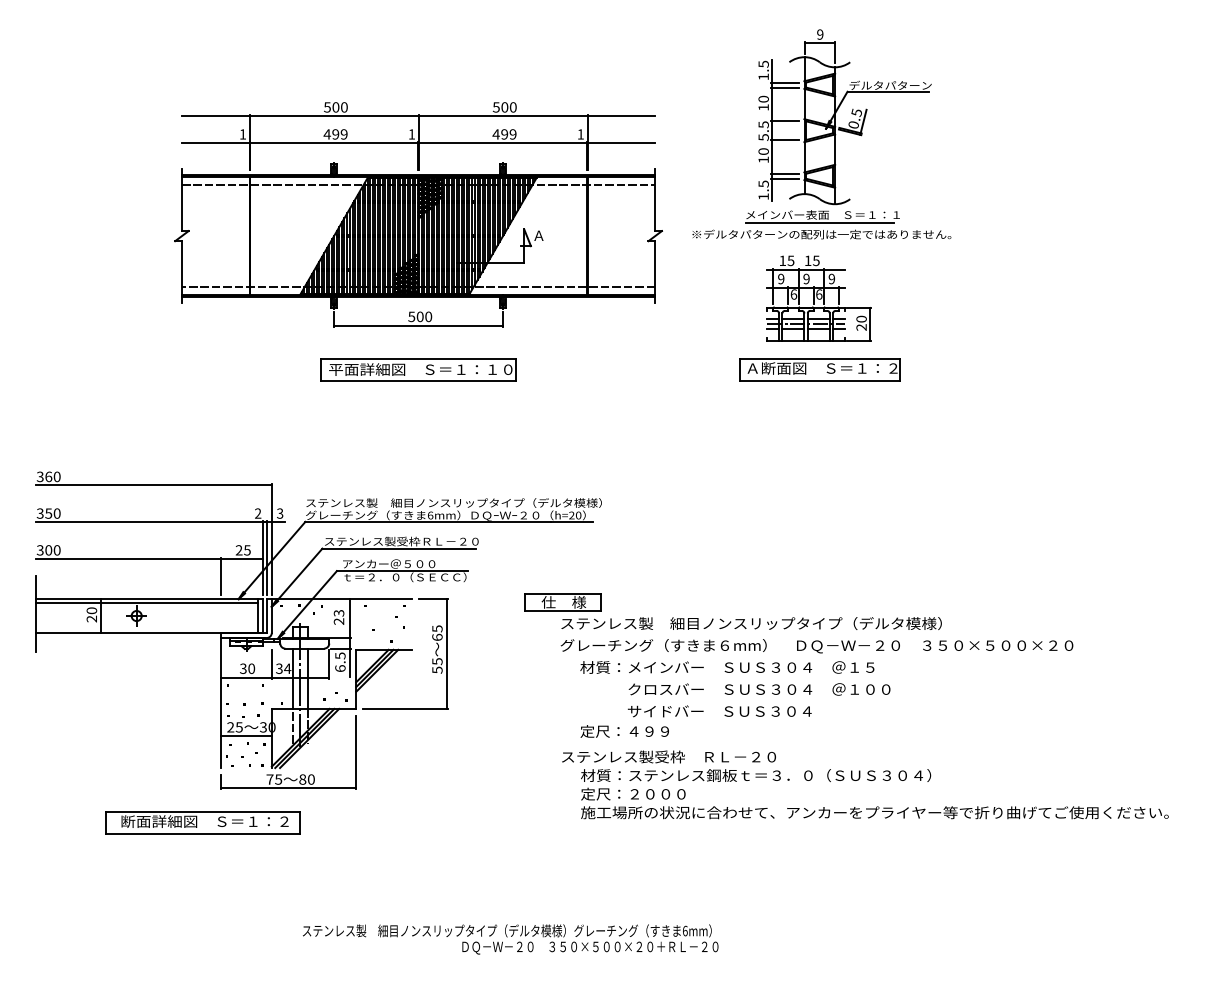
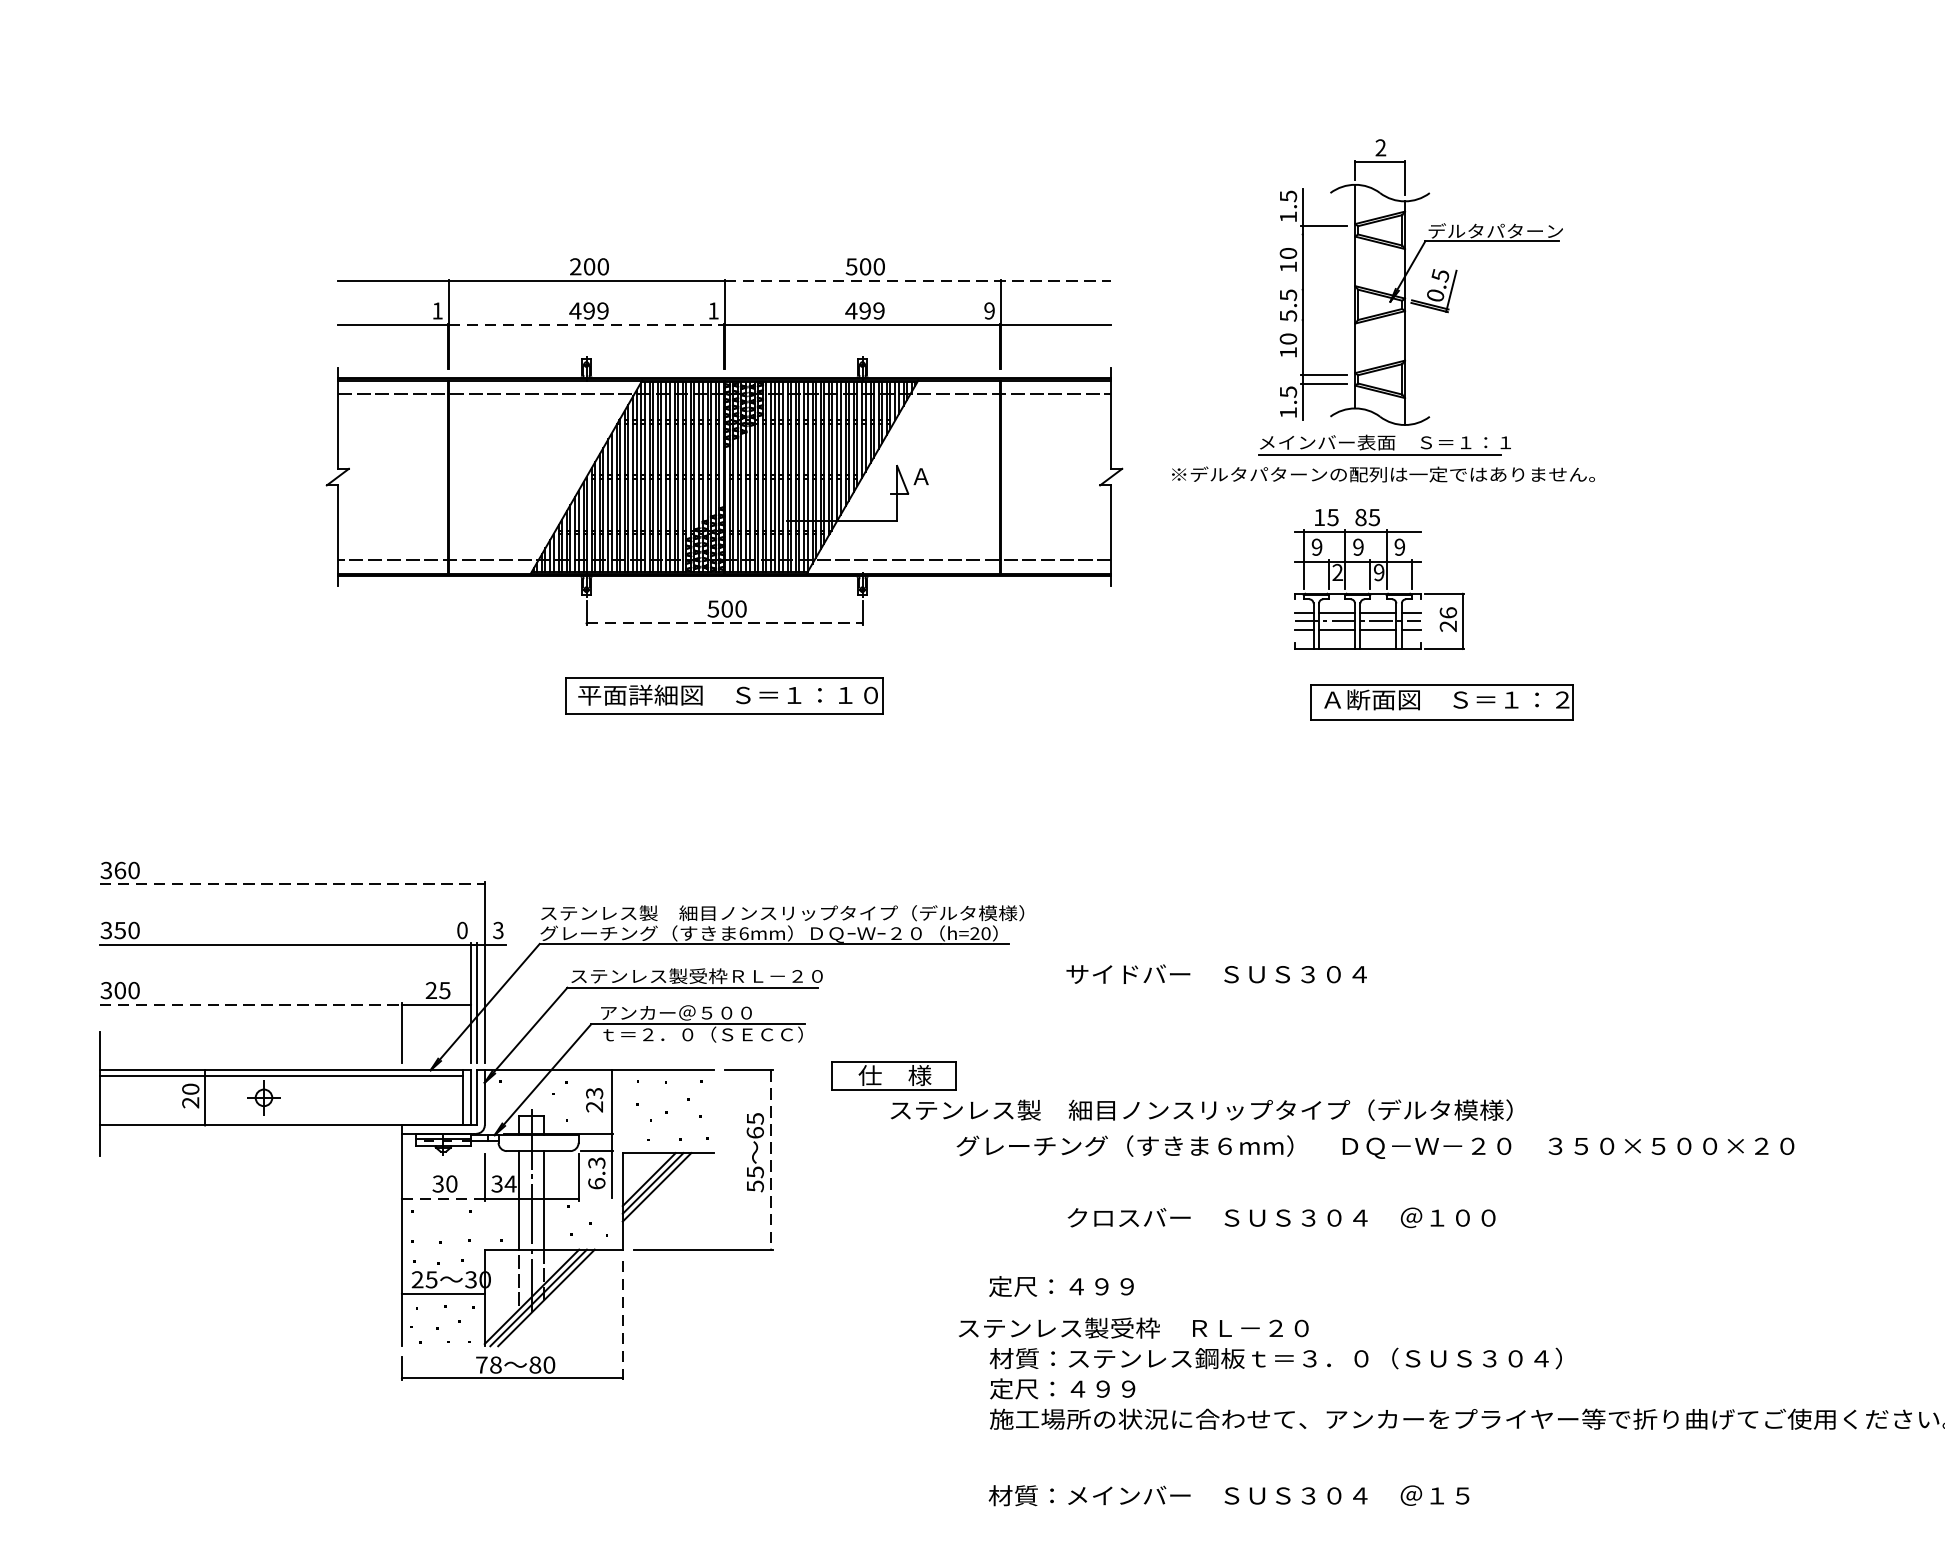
text: (820, 34) -> (1381, 147), 9 -> 2
line: (785, 87) -> (1324, 234), removed
text: (327, 107) -> (575, 266), 500 -> 200
line: (537, 116) -> (918, 281), solid -> dashed
line: (785, 121) -> (1324, 289), removed
text: (580, 134) -> (989, 311), 1 -> 9
line: (785, 139) -> (1324, 319), removed
line: (334, 143) -> (587, 325), solid -> dashed
text: (807, 260) -> (1359, 516), 15 -> 85
text: (793, 294) -> (1337, 572), 6 -> 2
text: (819, 294) -> (1379, 572), 6 -> 9
text: (861, 318) -> (1448, 611), 20 -> 26
line: (419, 325) -> (726, 623), solid -> dashed
part: (819, 369) -> (1441, 701), moved
line: (153, 484) -> (291, 882), solid -> dashed
text: (258, 513) -> (462, 930), 2 -> 0
line: (128, 559) -> (250, 1005), solid -> dashed
part: (735, 619) -> (1175, 1103), moved
line: (447, 654) -> (771, 1160), solid -> dashed
text: (339, 655) -> (595, 1162), 6.5 -> 6.3
text: (727, 667) -> (1229, 1495), moved
line: (247, 677) -> (445, 1198), solid -> dashed
text: (719, 711) -> (1216, 974), moved
line: (356, 752) -> (623, 1320), solid -> dashed
text: (278, 779) -> (495, 1364), 75 -> 78
text: (657, 794) -> (1114, 1389), 定尺：２０００ -> 定尺：４９９
part: (202, 822) -> (371, 1435), removed

